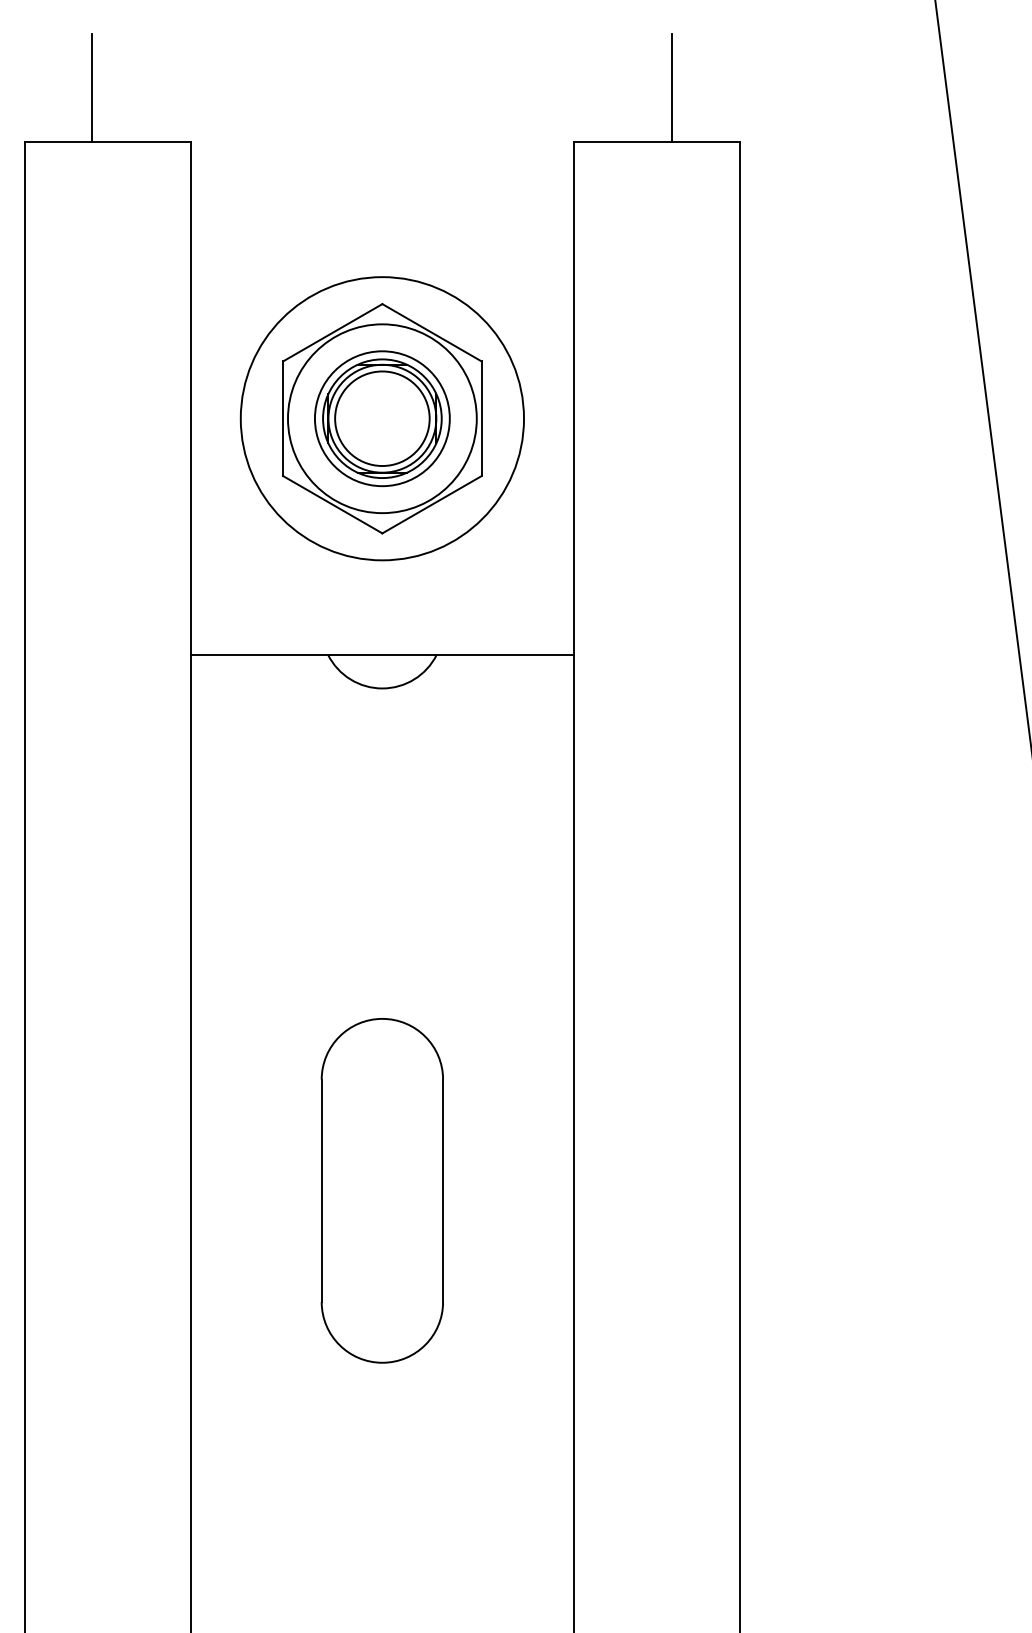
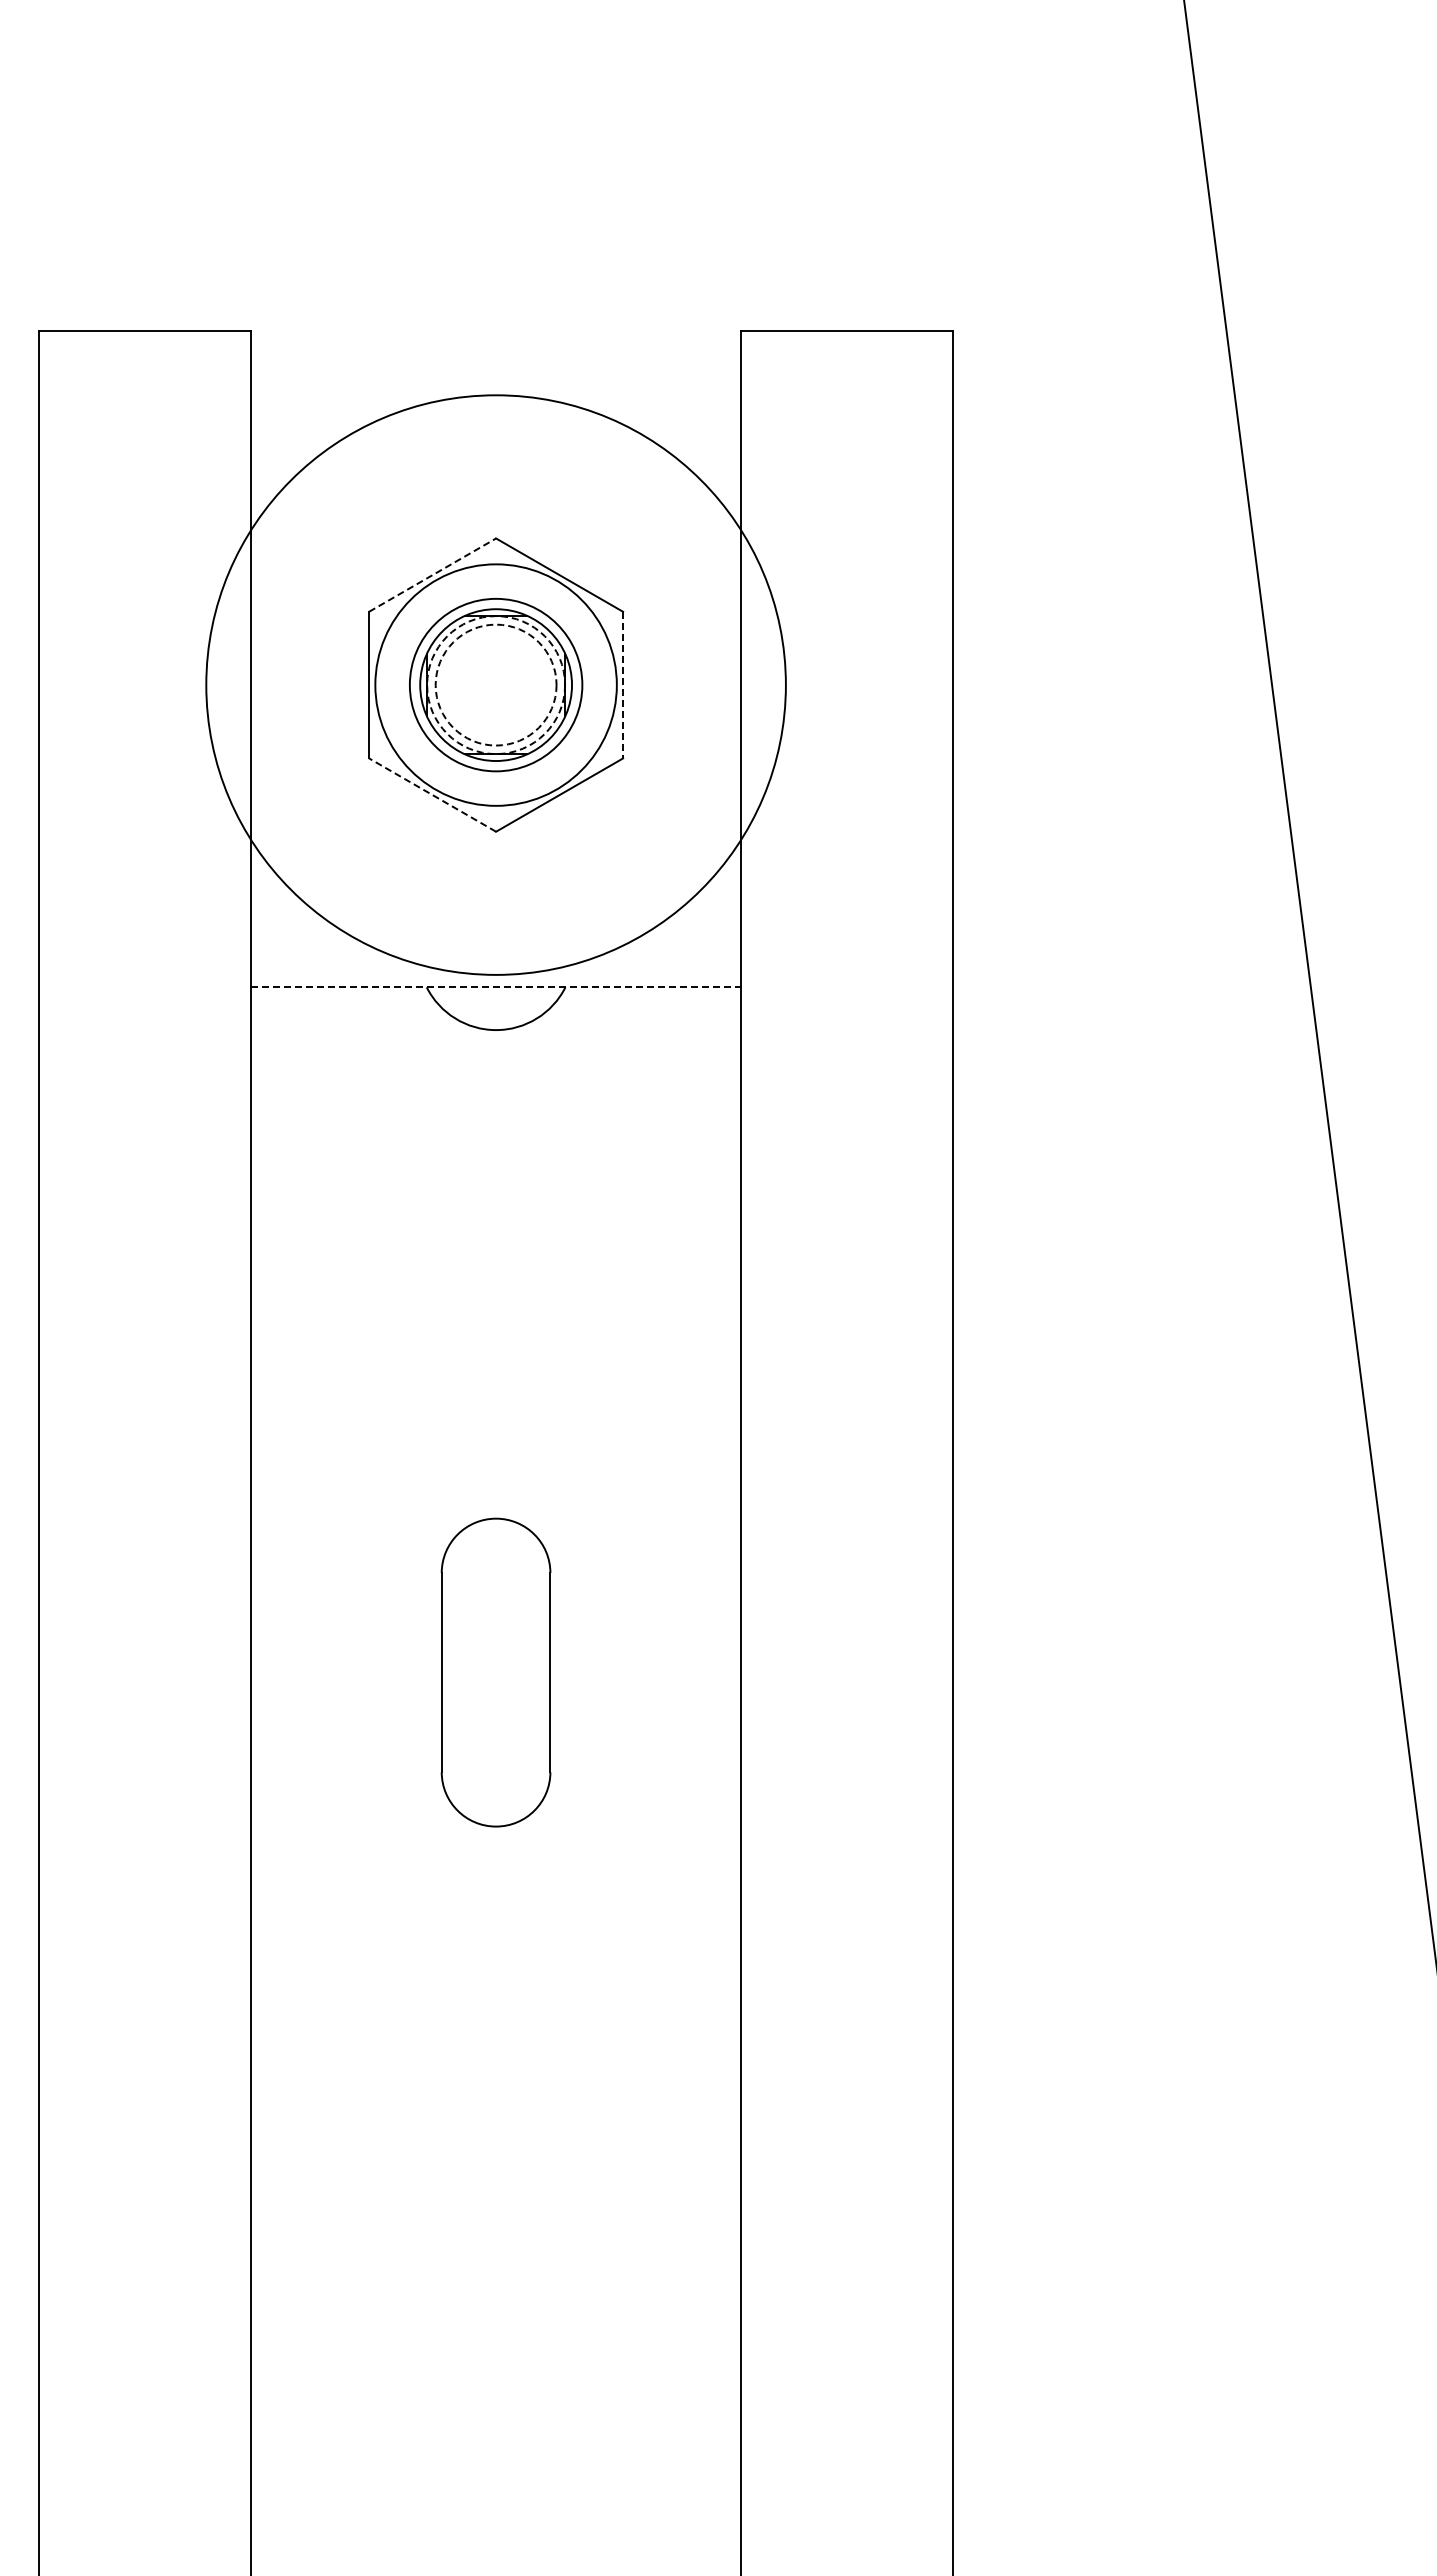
line: (92, 88) -> (125, 262), removed
line: (671, 88) -> (866, 262), removed
line: (333, 332) -> (433, 574), solid -> dashed
circle: (381, 418) -> (495, 684), size x1.6
circle: (381, 418) -> (495, 684), solid -> dashed
circle: (382, 419) -> (496, 685), solid -> dashed
line: (481, 419) -> (623, 685), solid -> dashed
line: (332, 504) -> (432, 794), solid -> dashed
line: (382, 654) -> (496, 986), solid -> dashed
part: (381, 1190) -> (495, 1672), size x0.7

